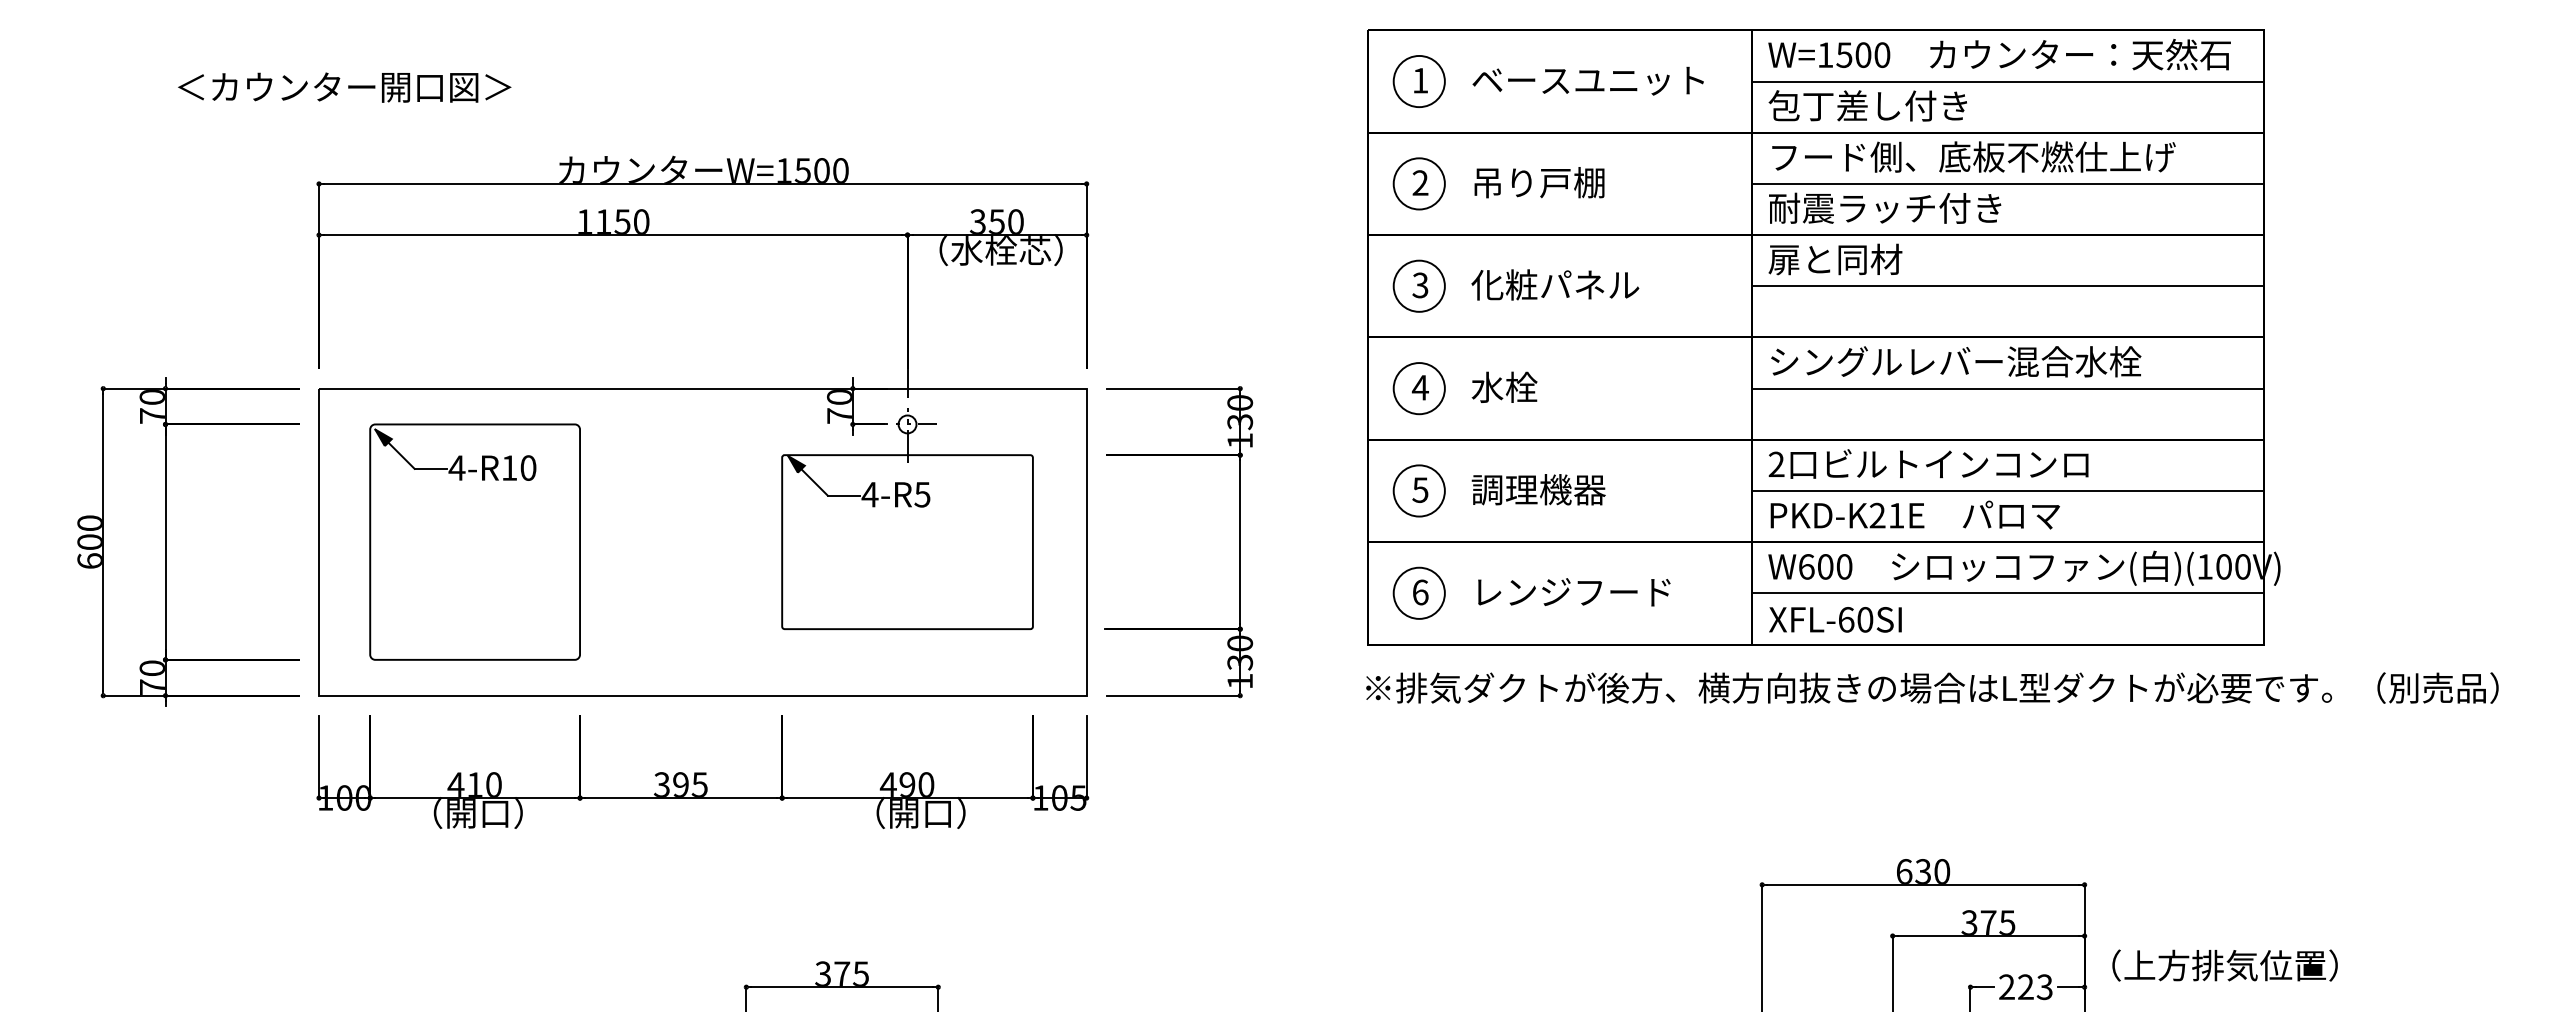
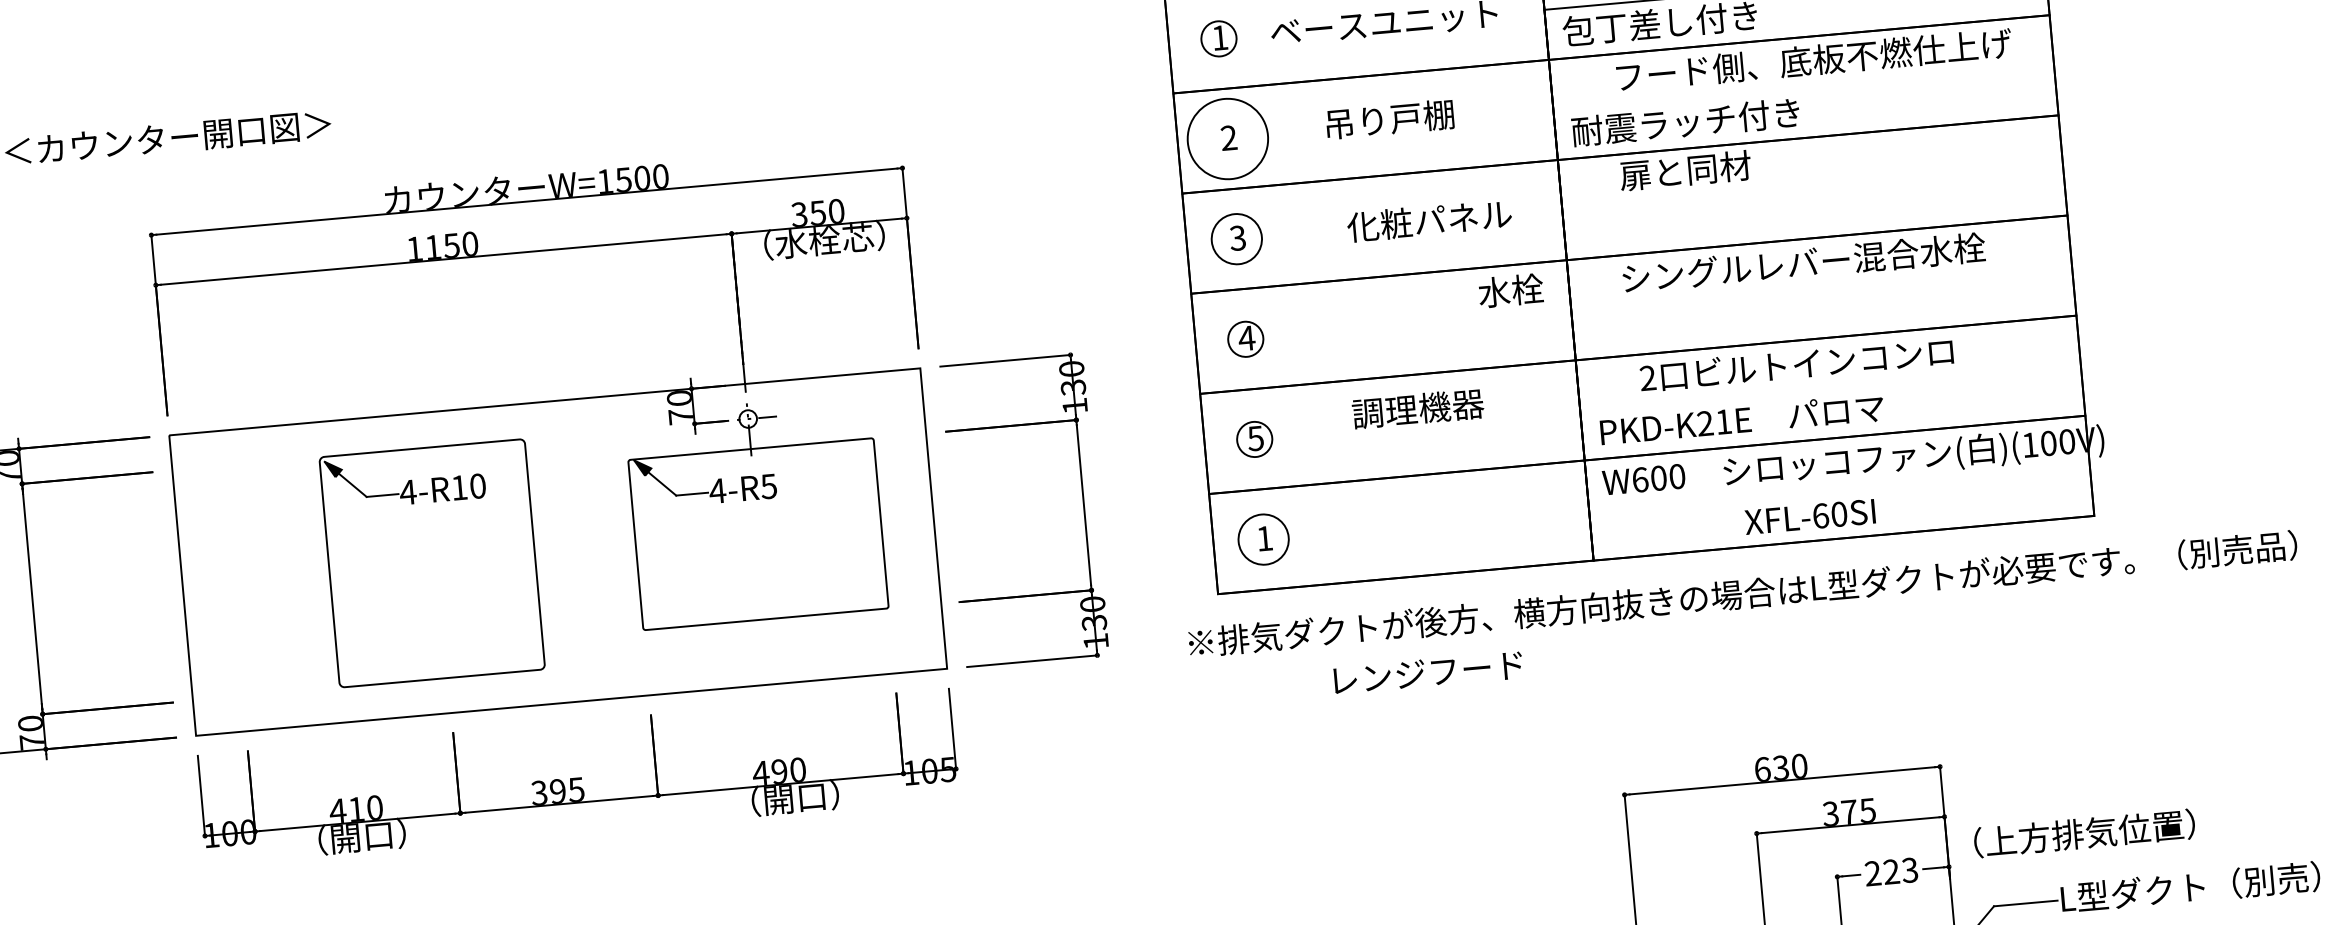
circle: (1418, 81) -> (1218, 38), size x0.7
text: (1973, 156) -> (1813, 59), moved
text: (1539, 182) -> (1390, 119), moved
circle: (1418, 183) -> (1227, 138), size x1.6
line: (2007, 183) -> (1803, 87), removed
text: (1835, 259) -> (1685, 170), moved
text: (1555, 284) -> (1429, 220), moved
line: (2007, 286) -> (1812, 188), removed
text: (1956, 361) -> (1804, 262), moved
text: (1504, 386) -> (1510, 289), moved
circle: (1418, 388) -> (1244, 339), size x0.7
line: (2007, 388) -> (1821, 287), removed
text: (1928, 463) -> (1796, 364), moved
text: (1538, 489) -> (1417, 408), moved
circle: (1418, 490) -> (1253, 439), size x0.7
line: (2007, 490) -> (1830, 387), removed
part: (474, 541) -> (431, 562), moved
text: (1420, 592) -> (1264, 538), 6 -> 1
text: (1574, 592) -> (1428, 672), moved
line: (2007, 593) -> (1839, 488), removed
text: (1835, 619) -> (1810, 516), moved
text: (1932, 687) -> (1743, 593), moved

